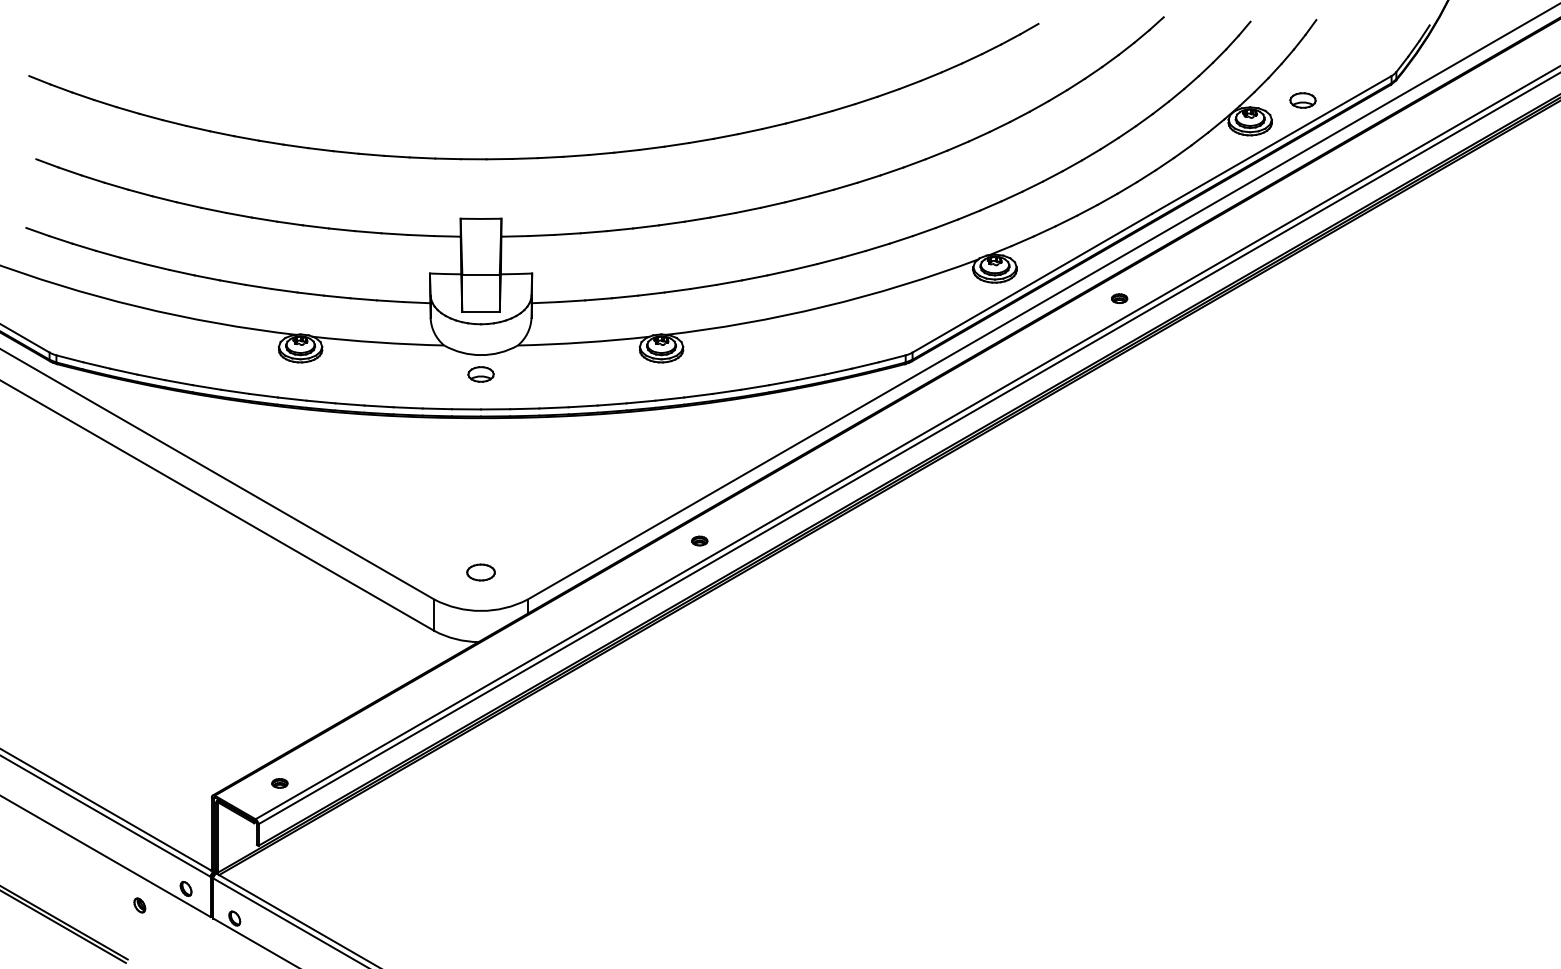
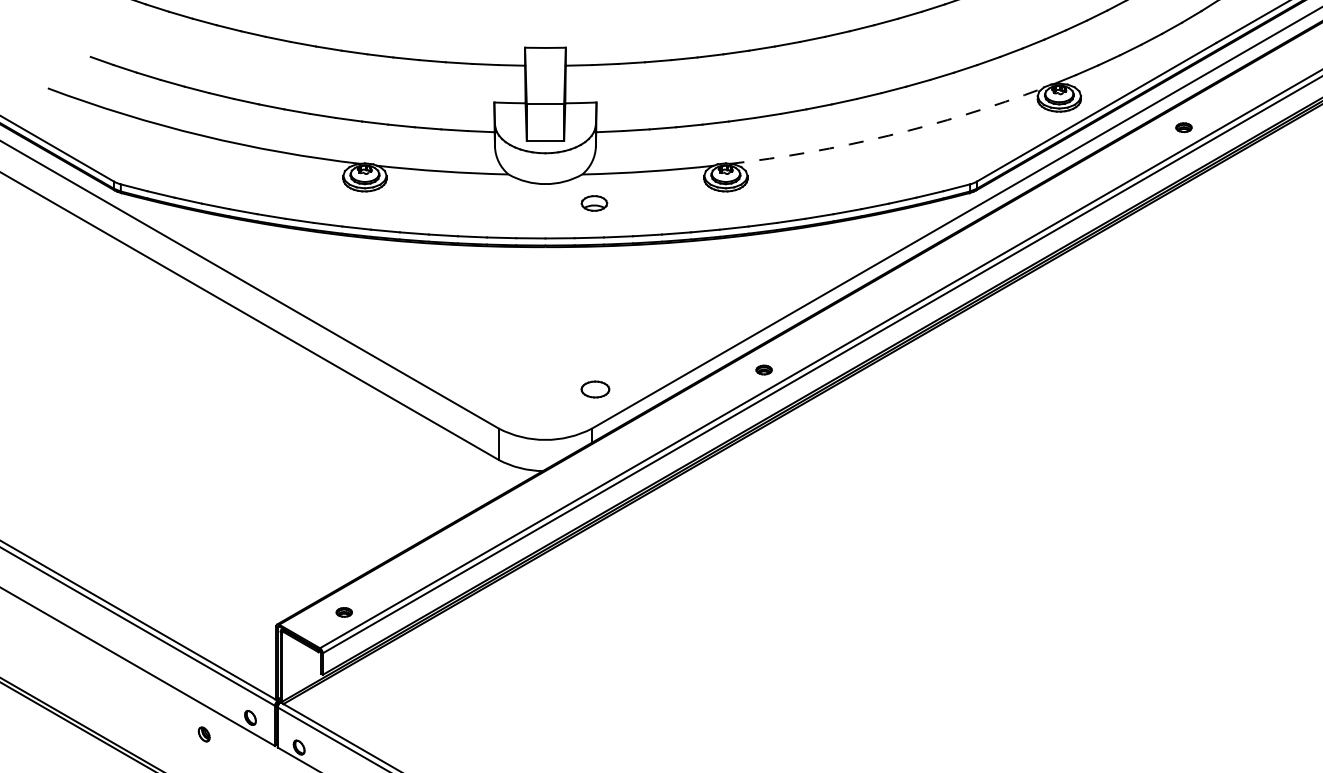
arc: (824, 306) -> (888, 135), solid -> dashed
part: (480, 374) -> (593, 203), moved
part: (480, 572) -> (594, 389), moved

